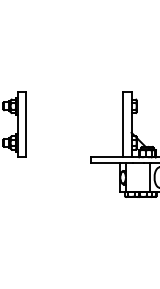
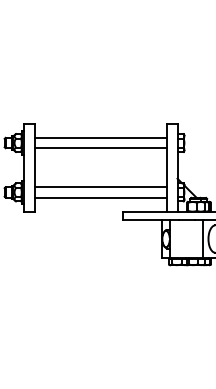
line: (74, 102) -> (100, 137), added
line: (74, 110) -> (100, 148), added
line: (74, 139) -> (100, 187), added
line: (74, 146) -> (100, 197), added

